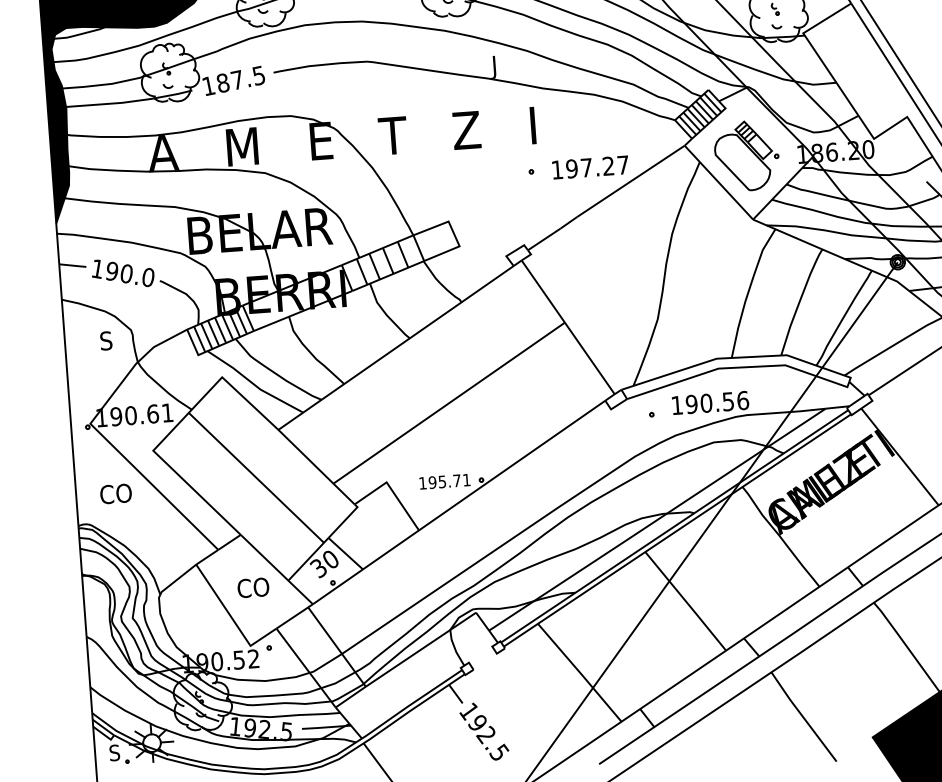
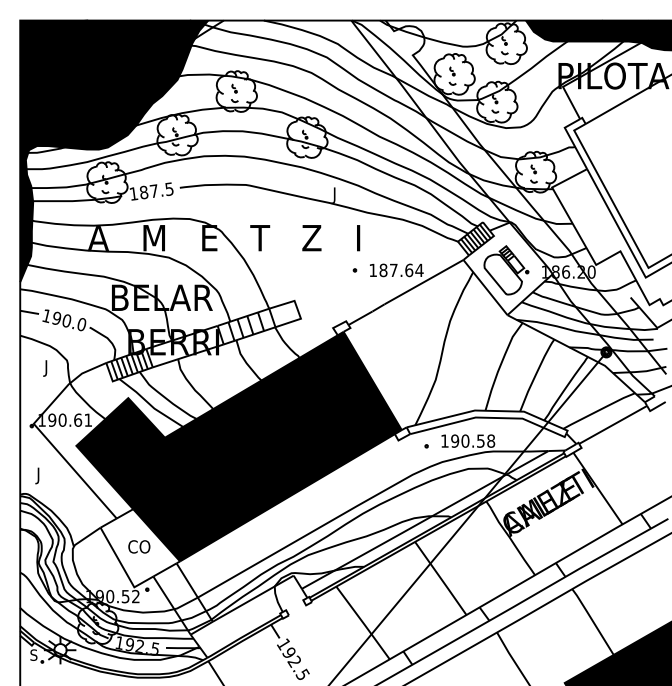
text: (597, 167) -> (401, 270), 197.27 -> 187.64
text: (105, 343) -> (48, 368), S -> J
text: (743, 399) -> (491, 440), 190.56 -> 190.58
fill: (384, 434) -> (238, 446), added
text: (115, 495) -> (47, 475), CO -> J

